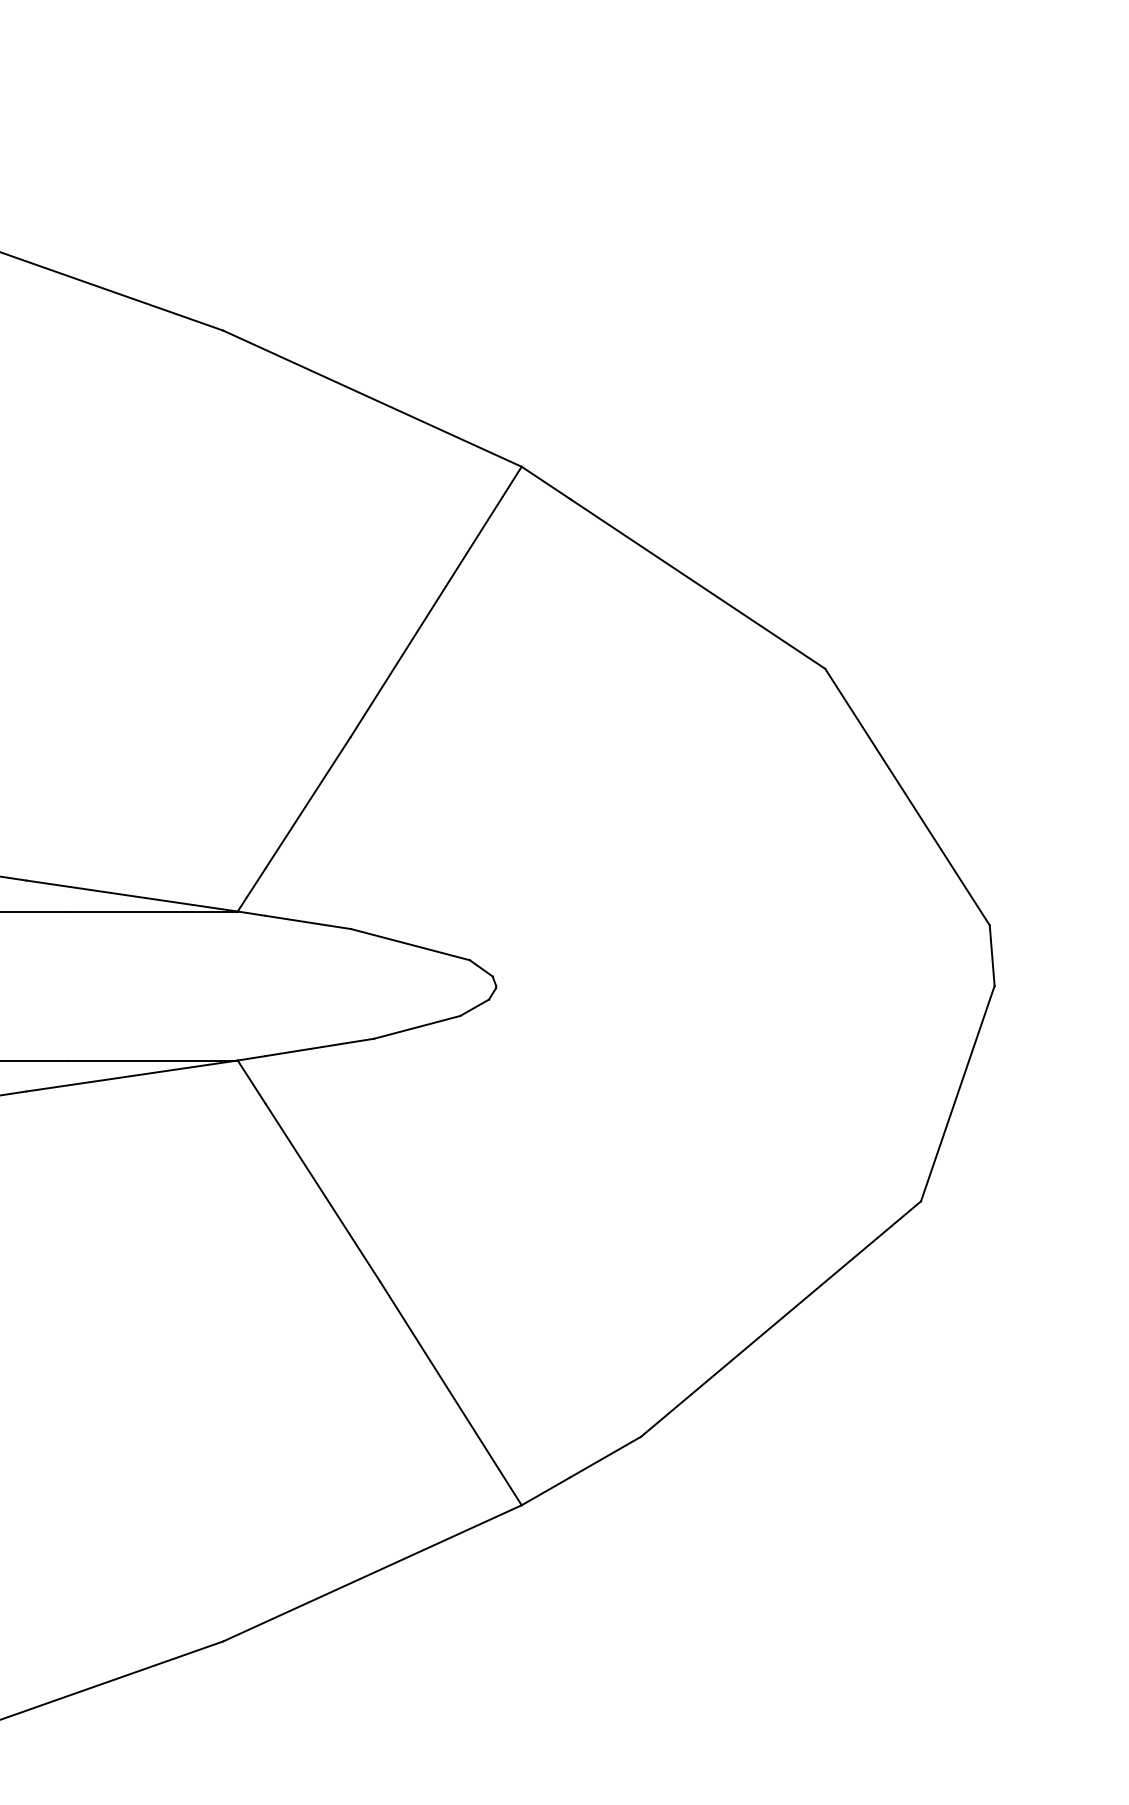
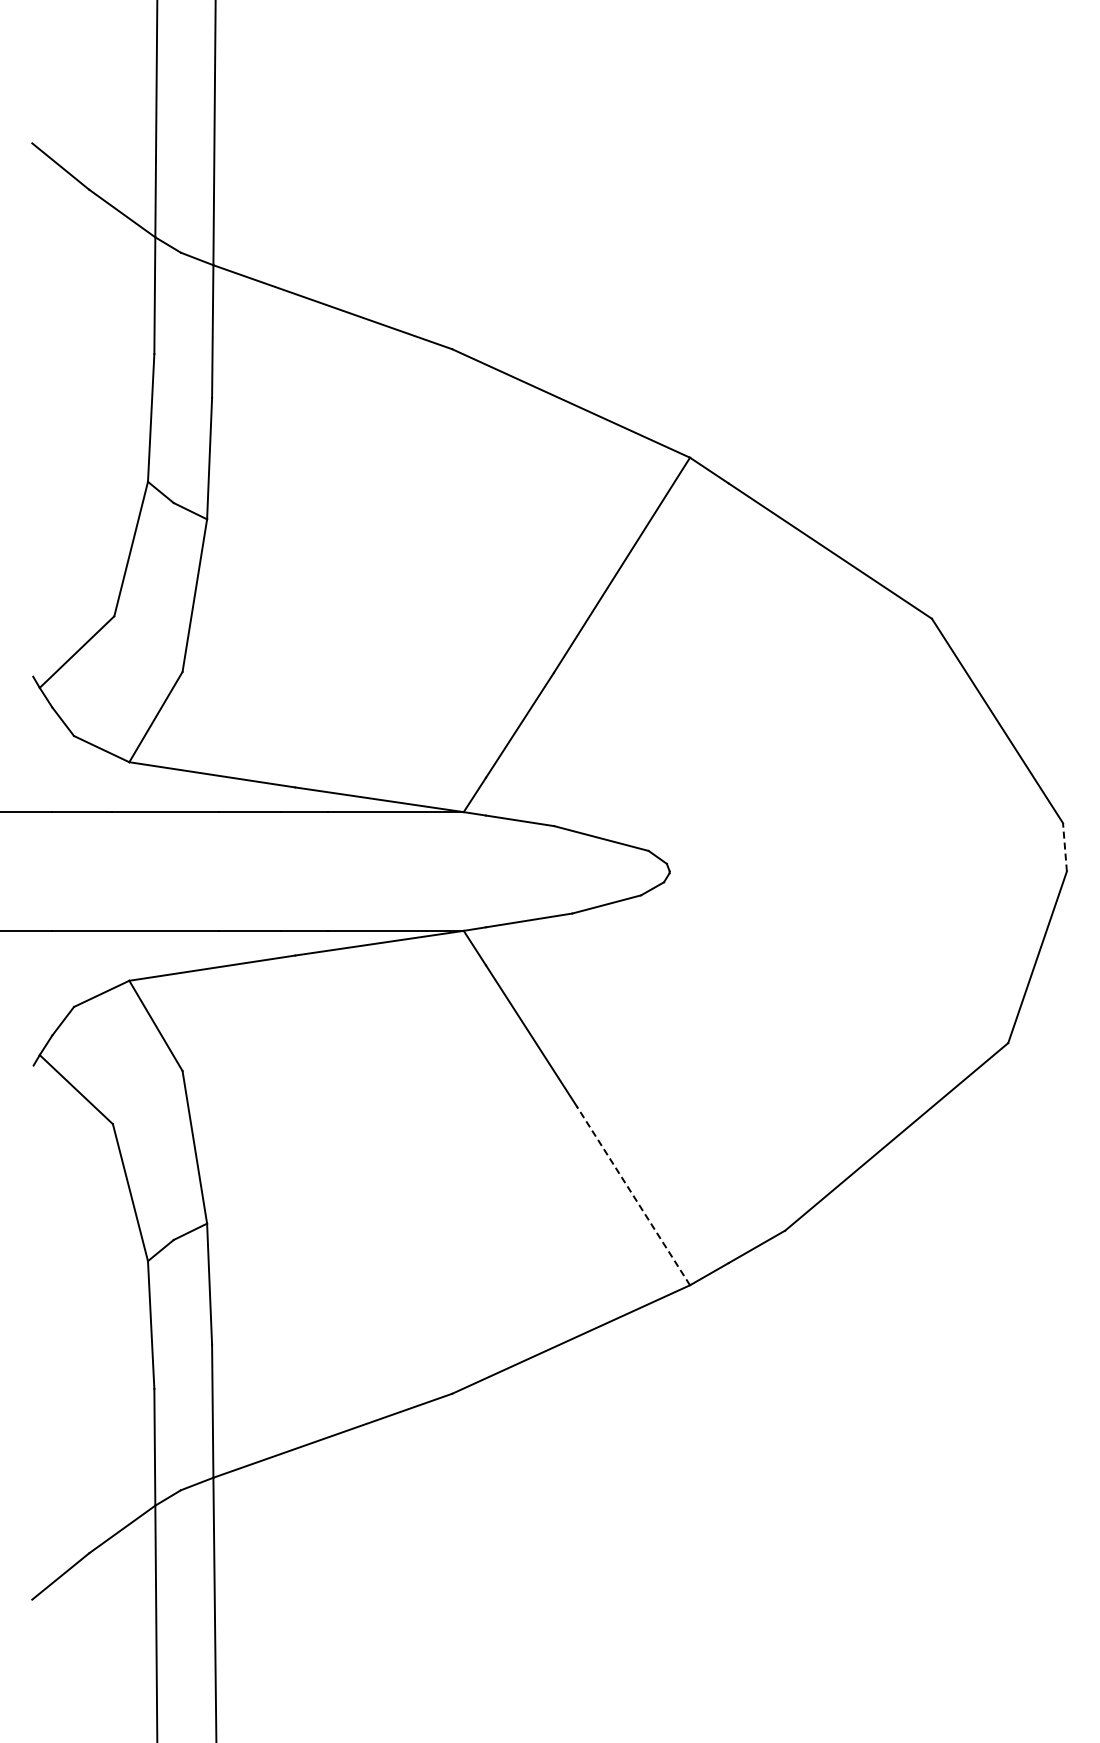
line: (991, 954) -> (1064, 846), solid -> dashed
line: (450, 1393) -> (633, 1196), solid -> dashed

